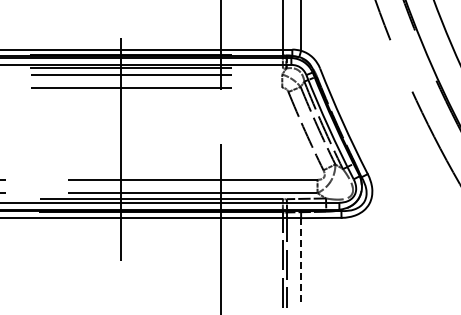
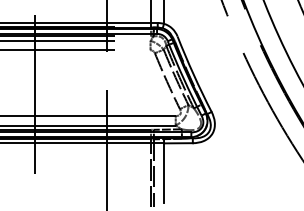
line: (301, 260) -> (164, 173), dashed -> solid

